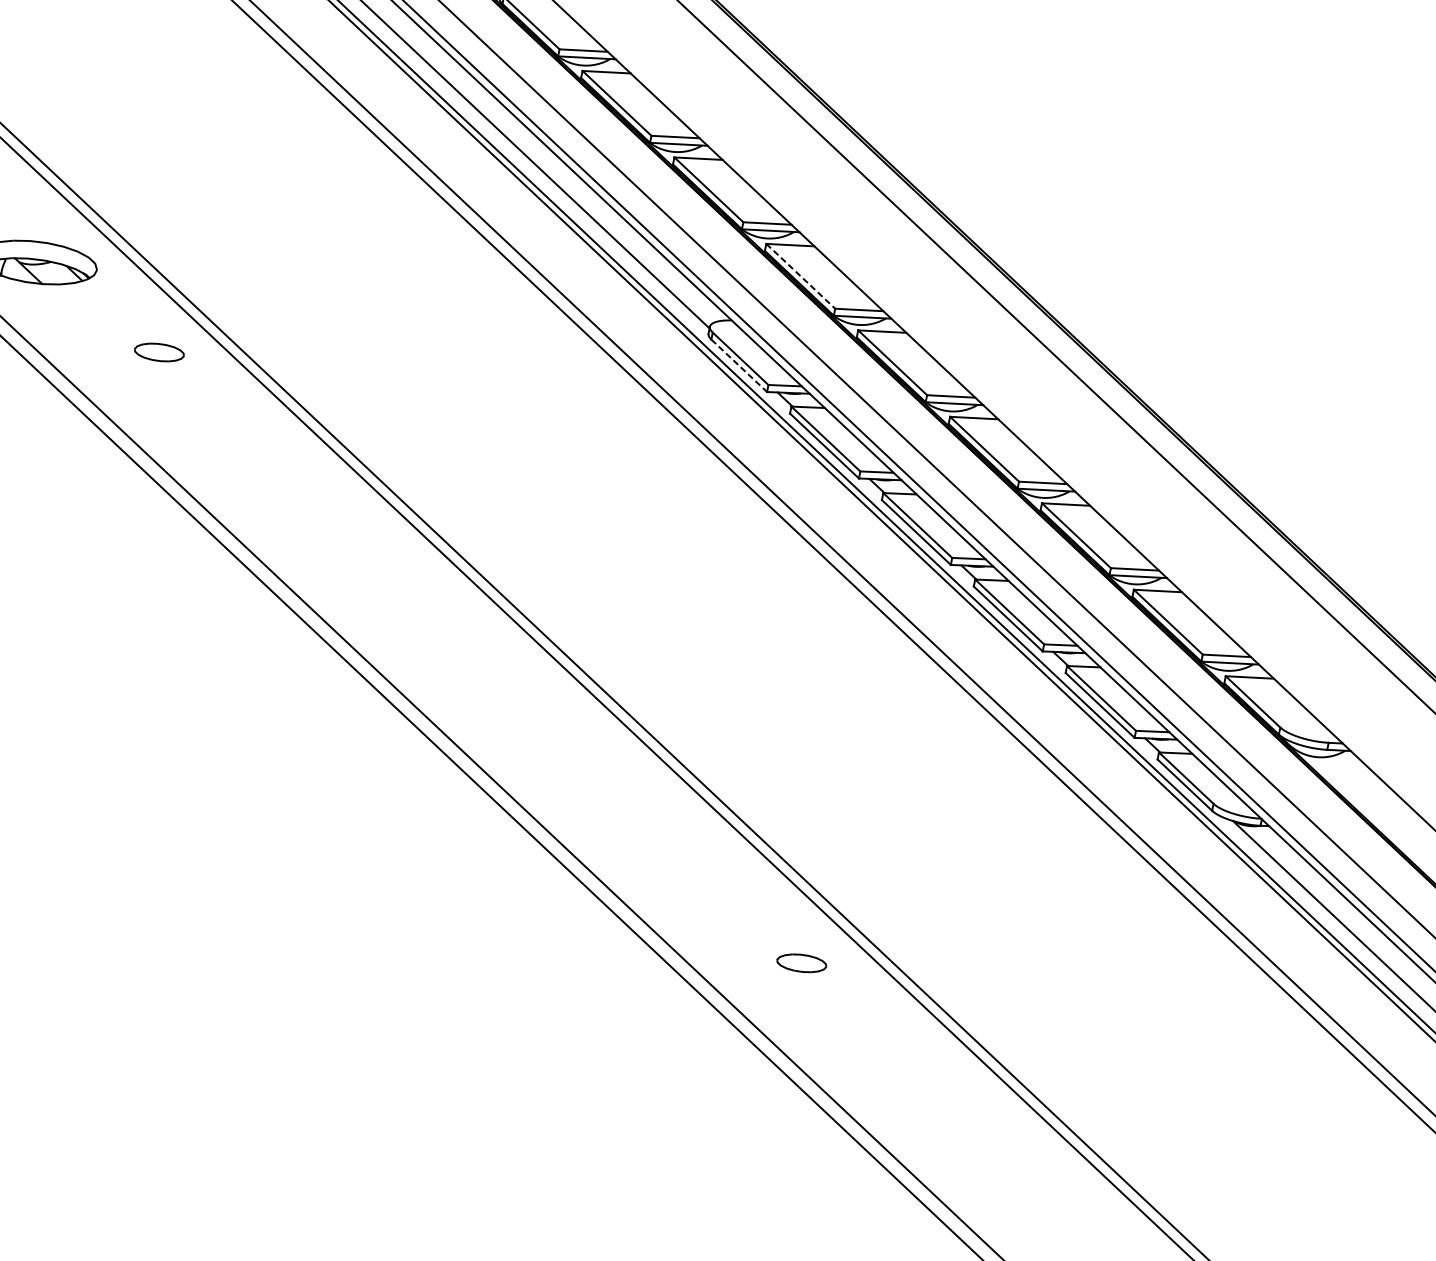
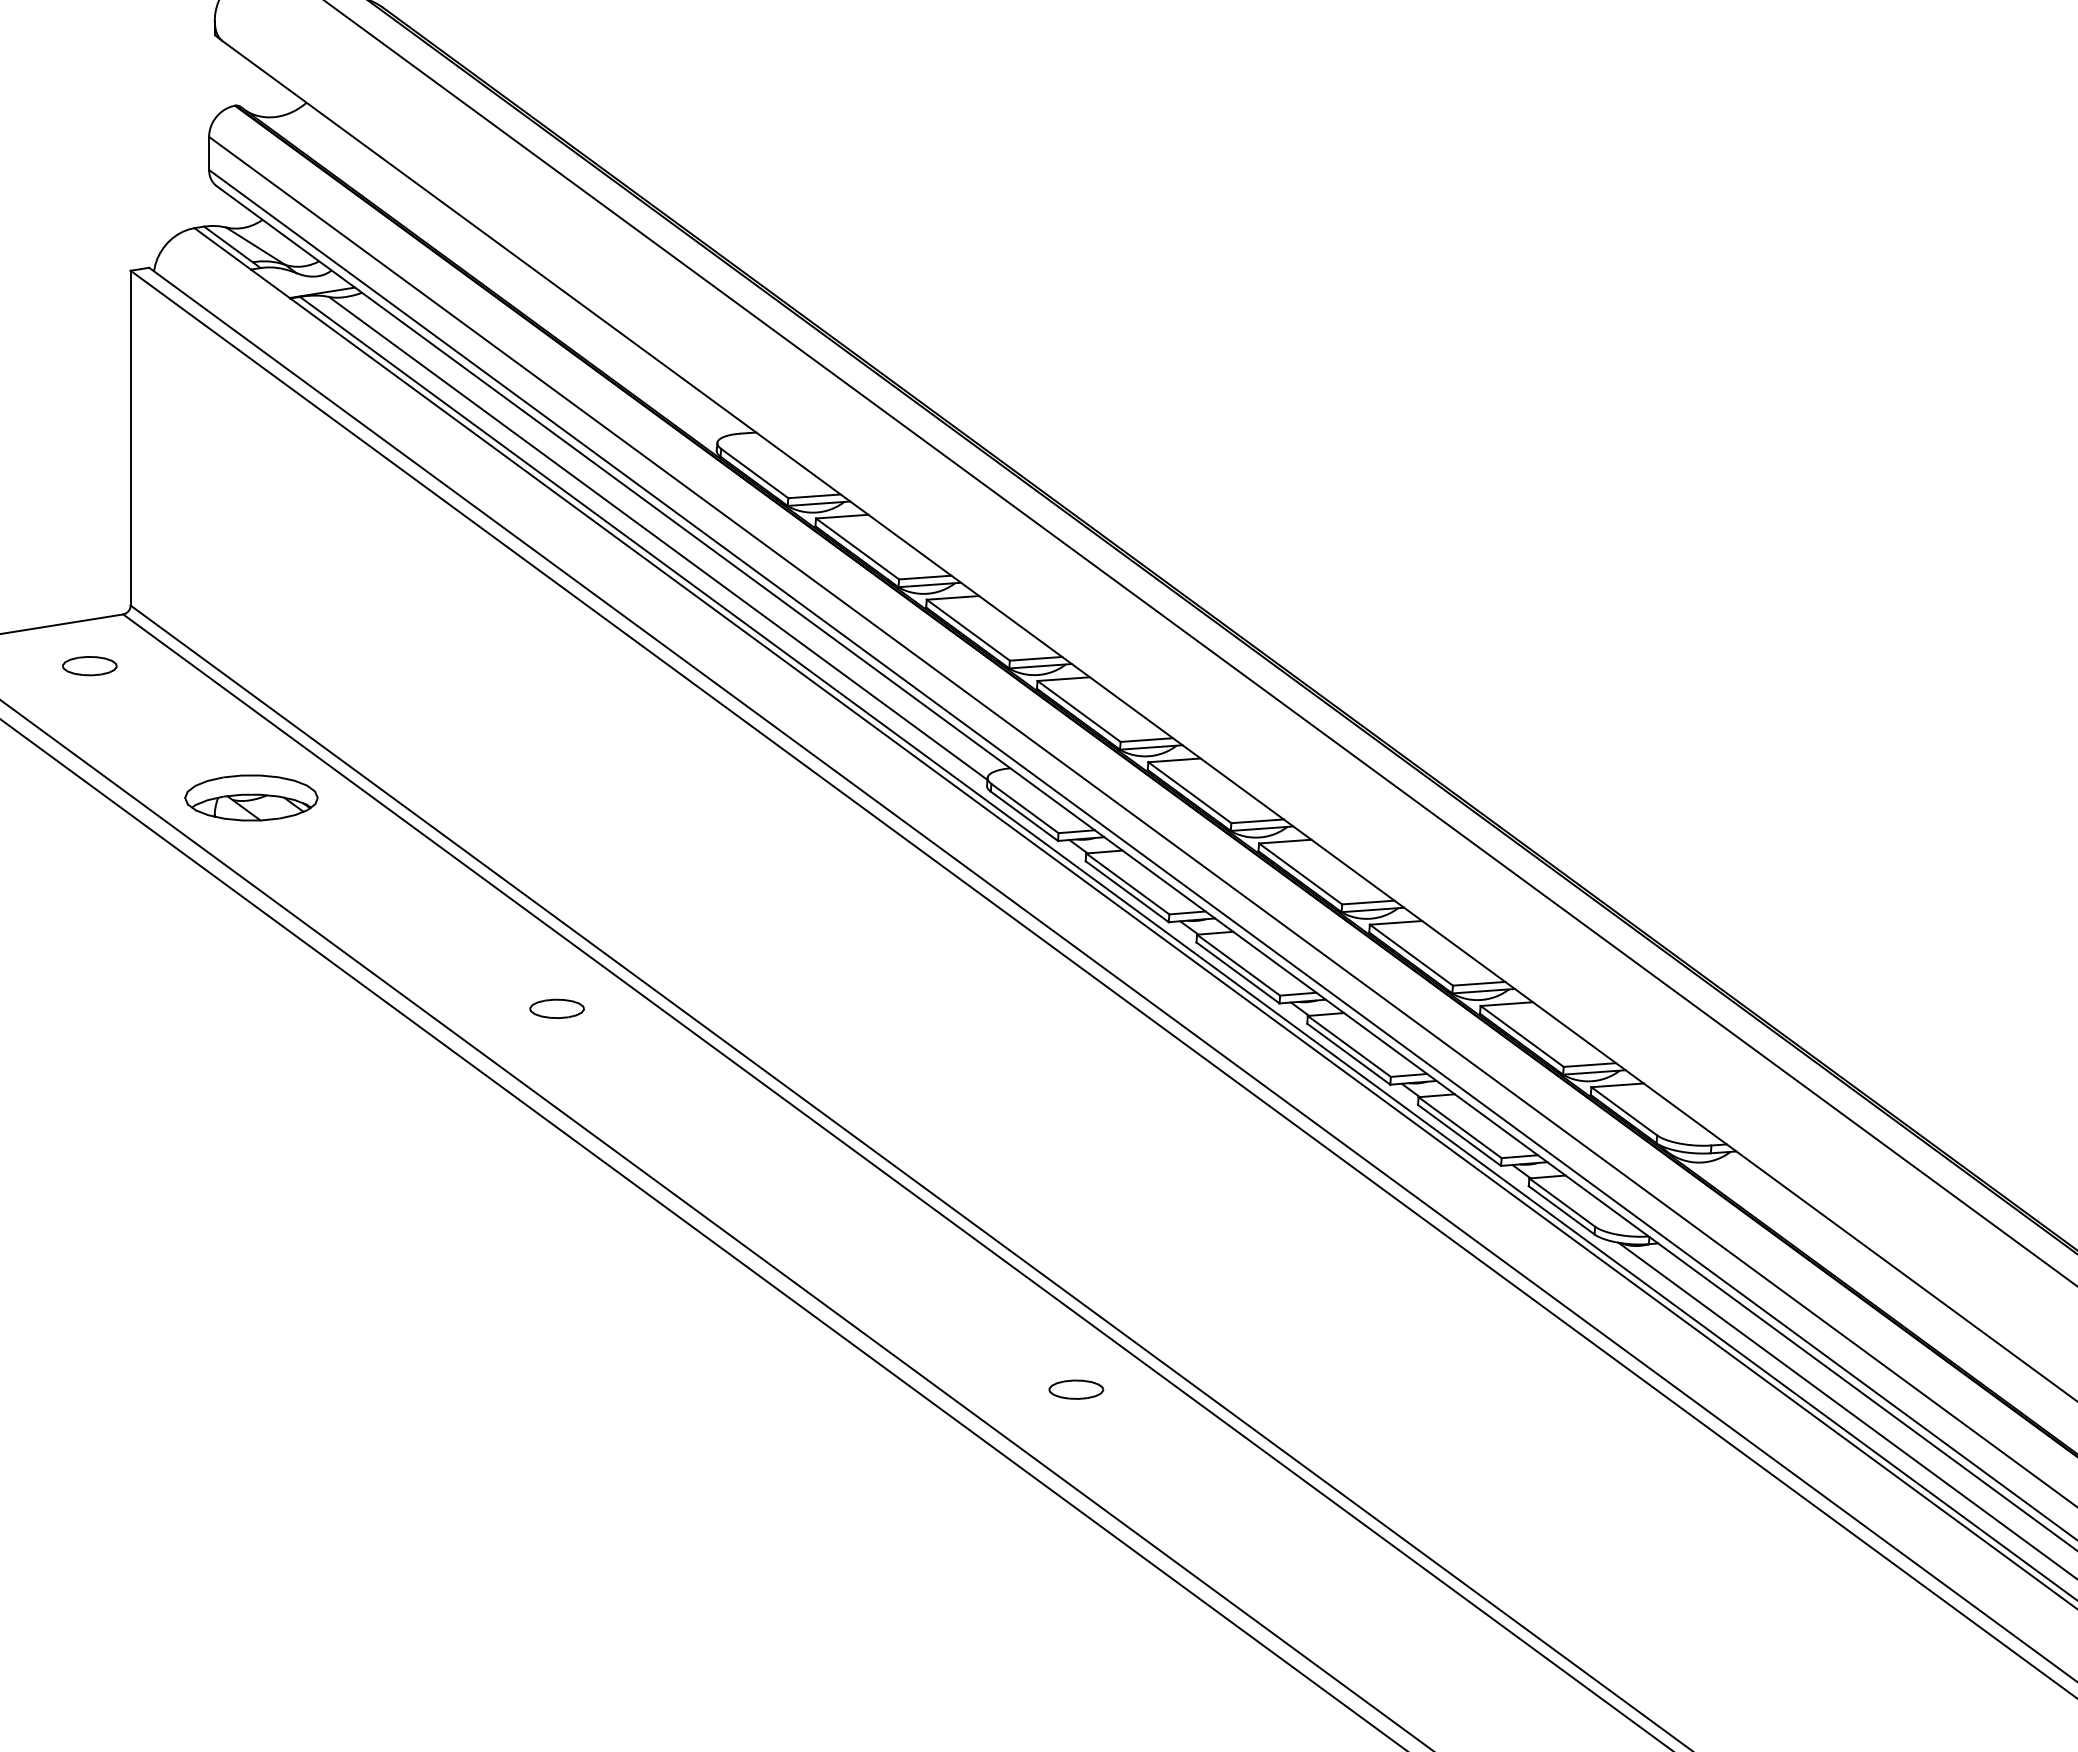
line: (801, 276) -> (1079, 711), dashed -> solid
part: (158, 352) -> (556, 1008), moved
line: (739, 365) -> (1024, 816), dashed -> solid
part: (801, 963) -> (1076, 1389), moved

